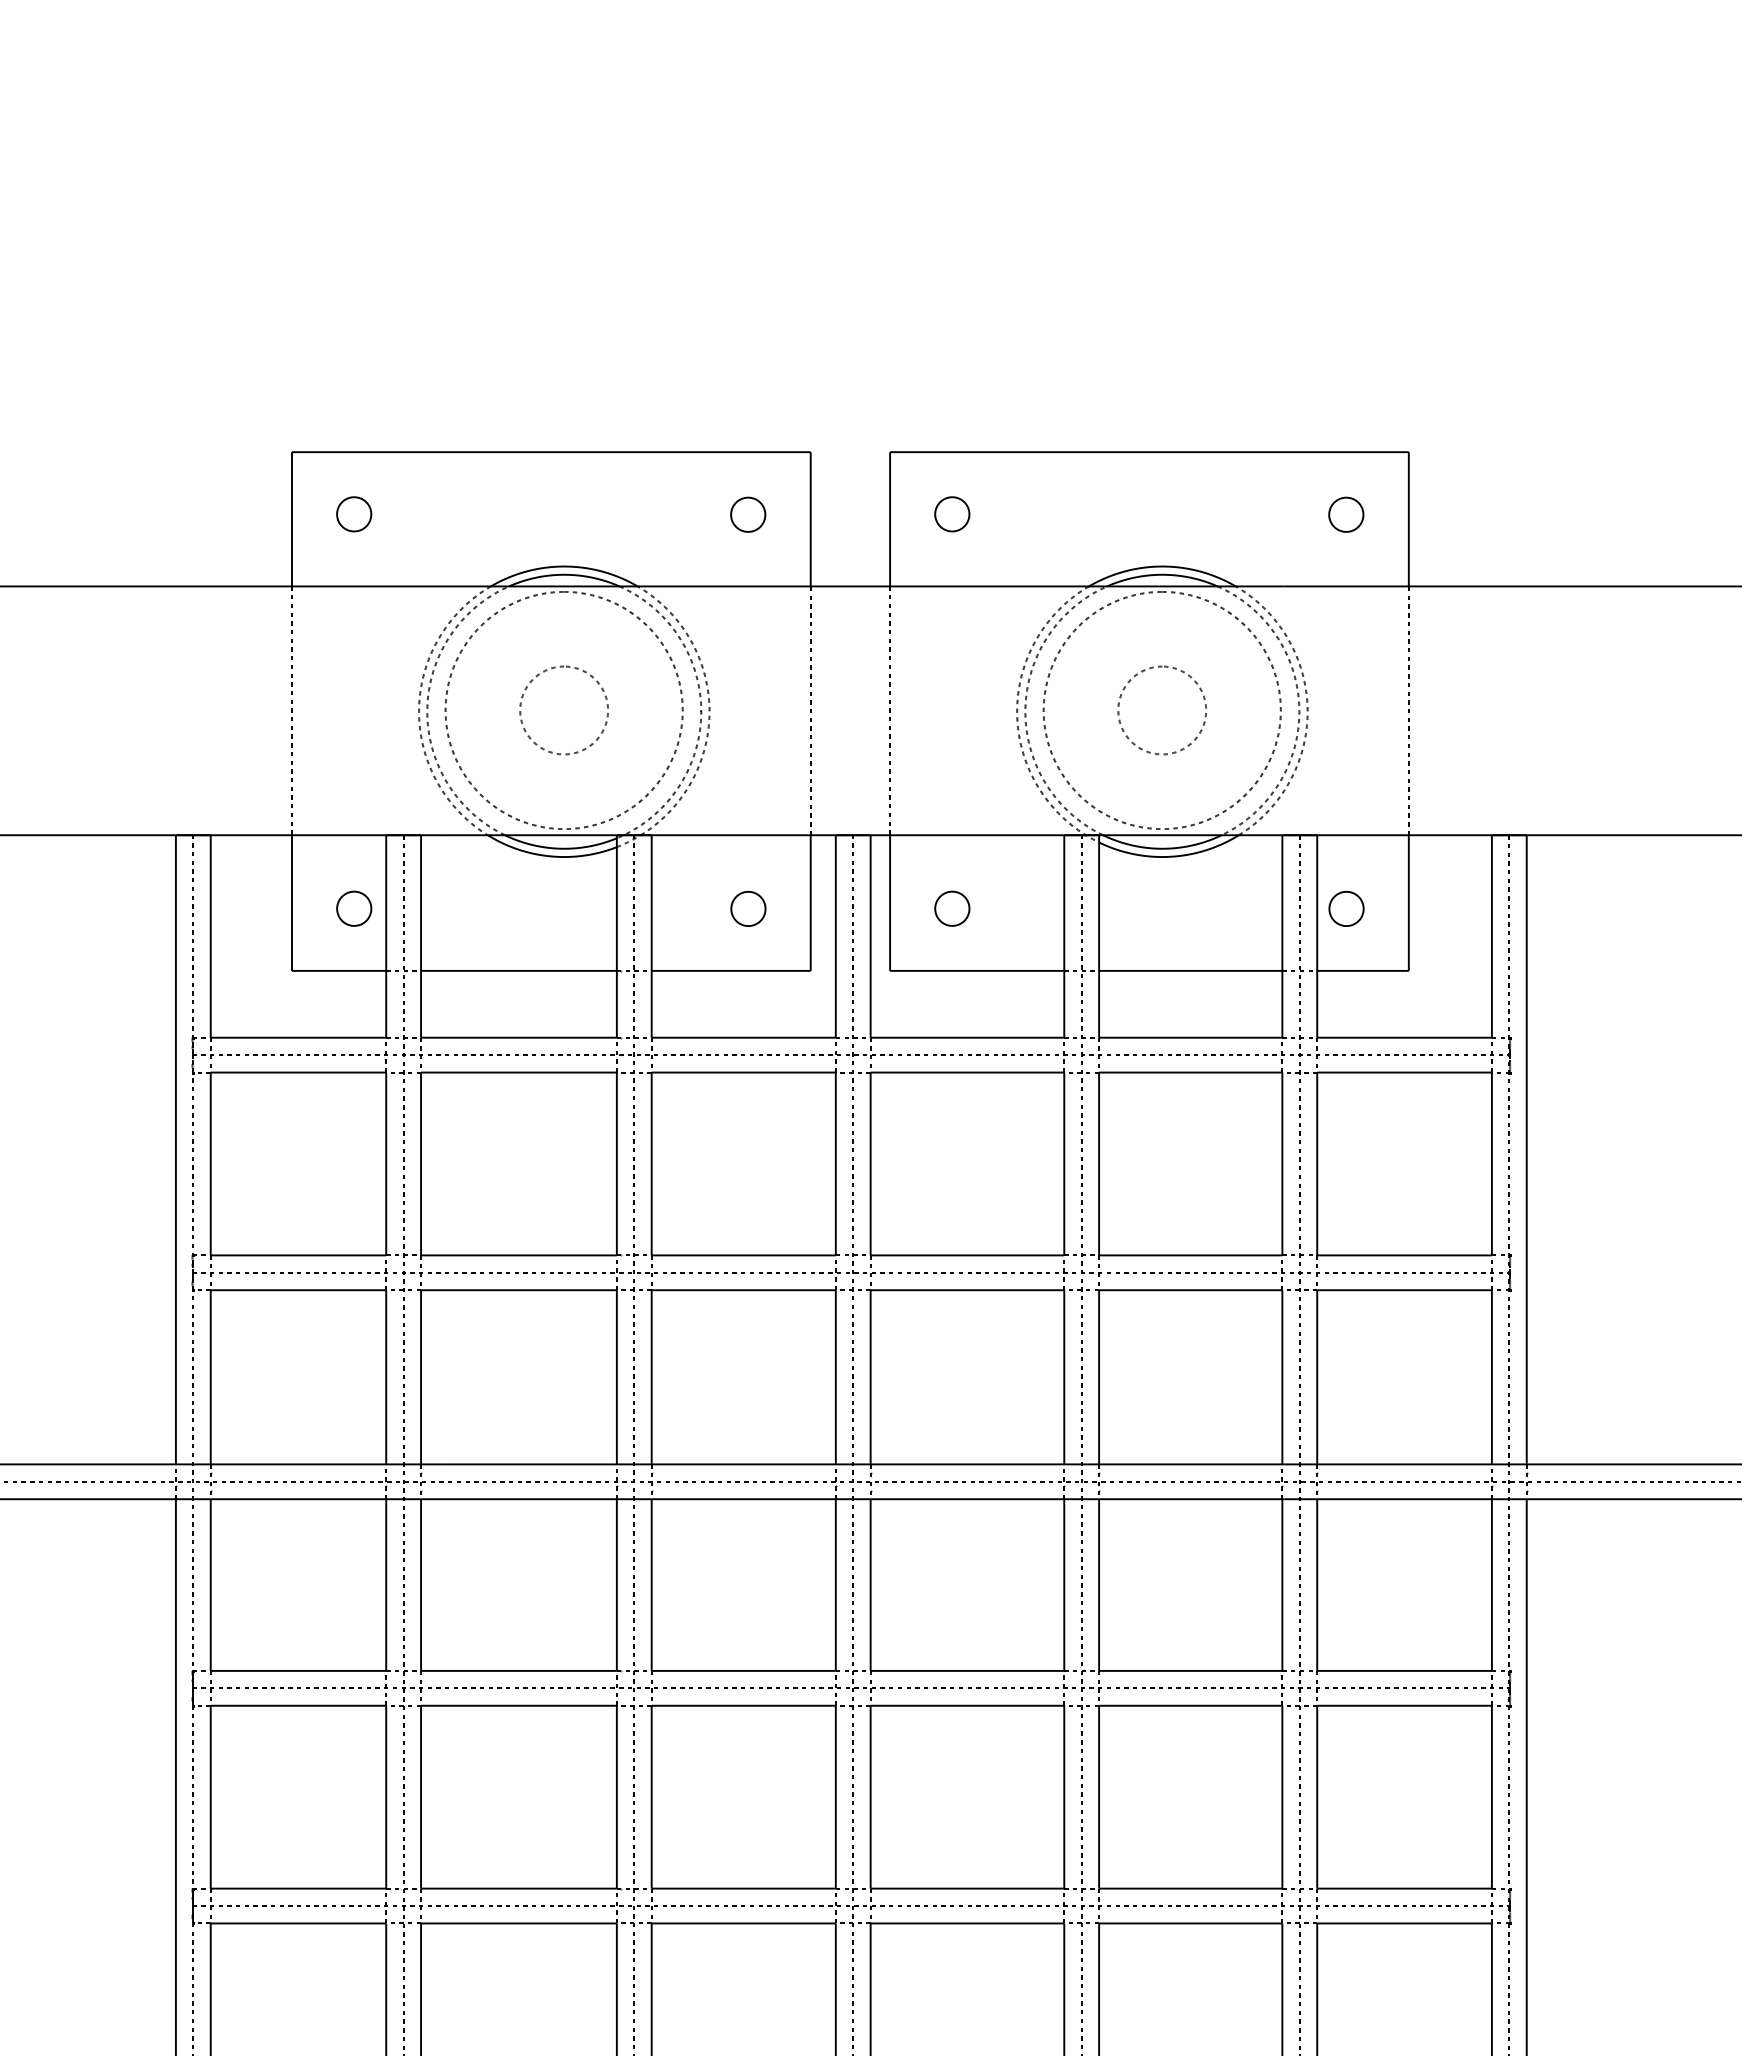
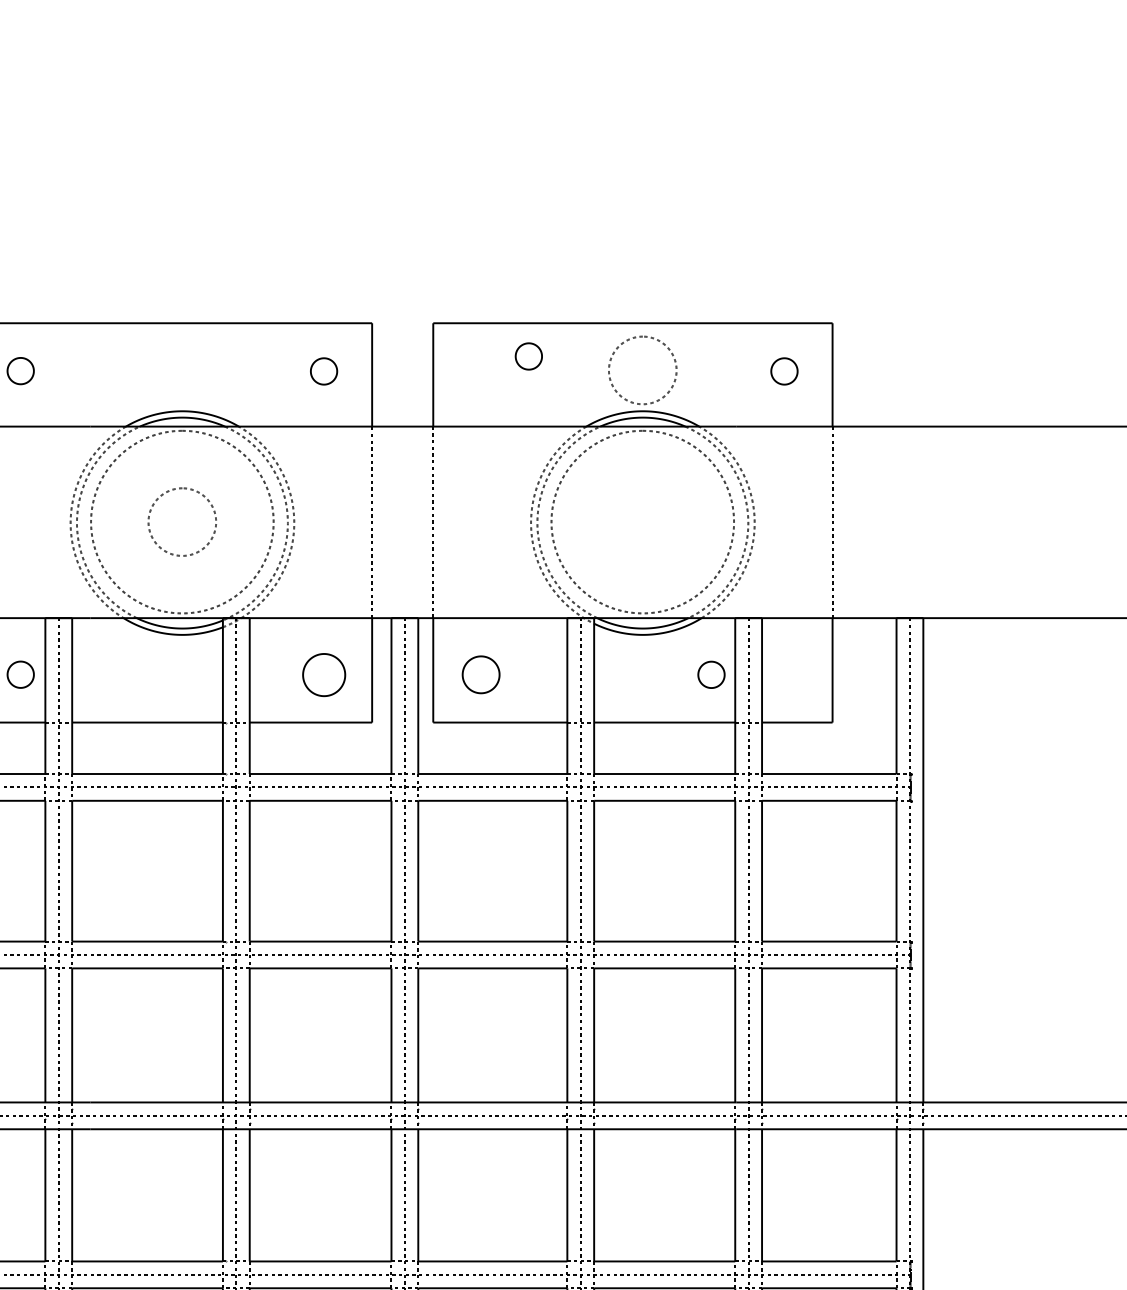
part: (952, 514) -> (529, 356), moved
part: (1120, 719) -> (610, 377), moved
part: (748, 908) -> (324, 674), size x1.6
part: (952, 908) -> (481, 674), size x1.4
part: (1346, 908) -> (711, 674), moved

